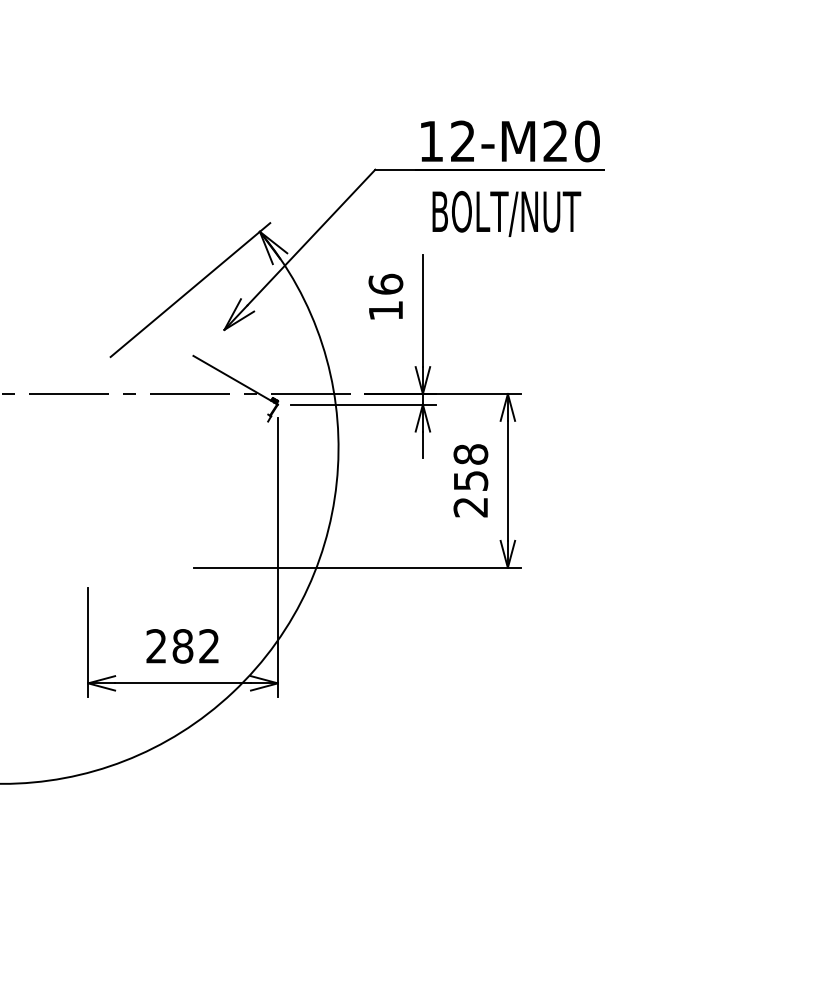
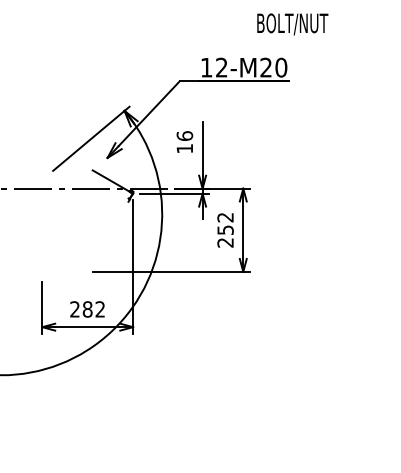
text: (506, 214) -> (292, 24), moved
text: (470, 454) -> (225, 217), 258 -> 252

